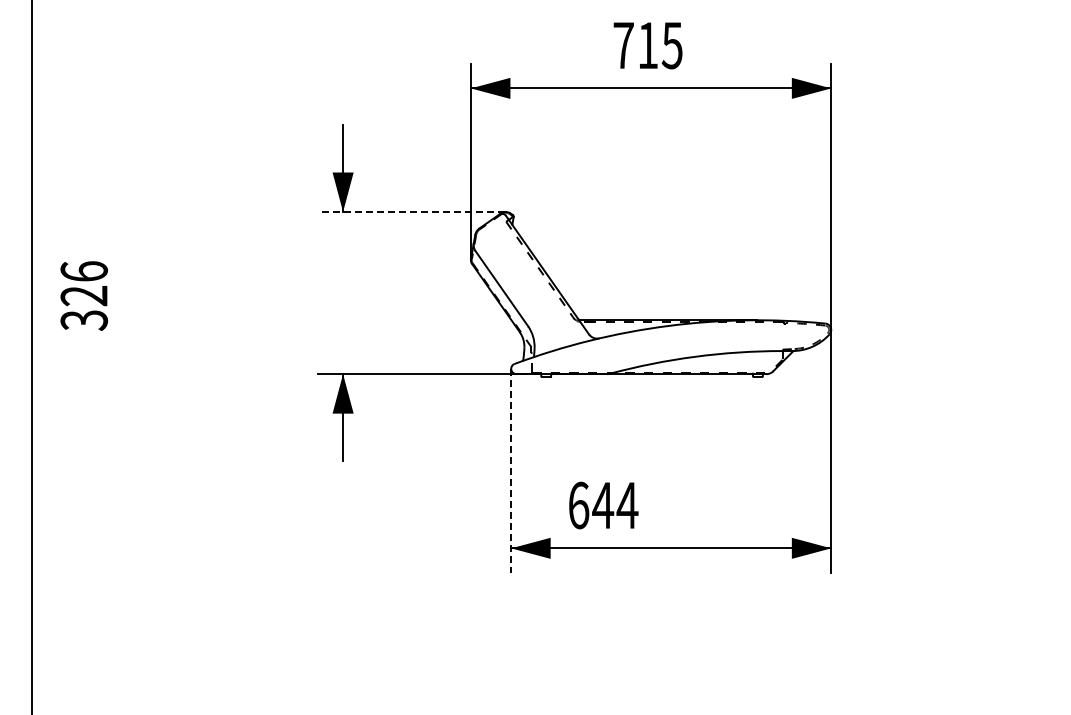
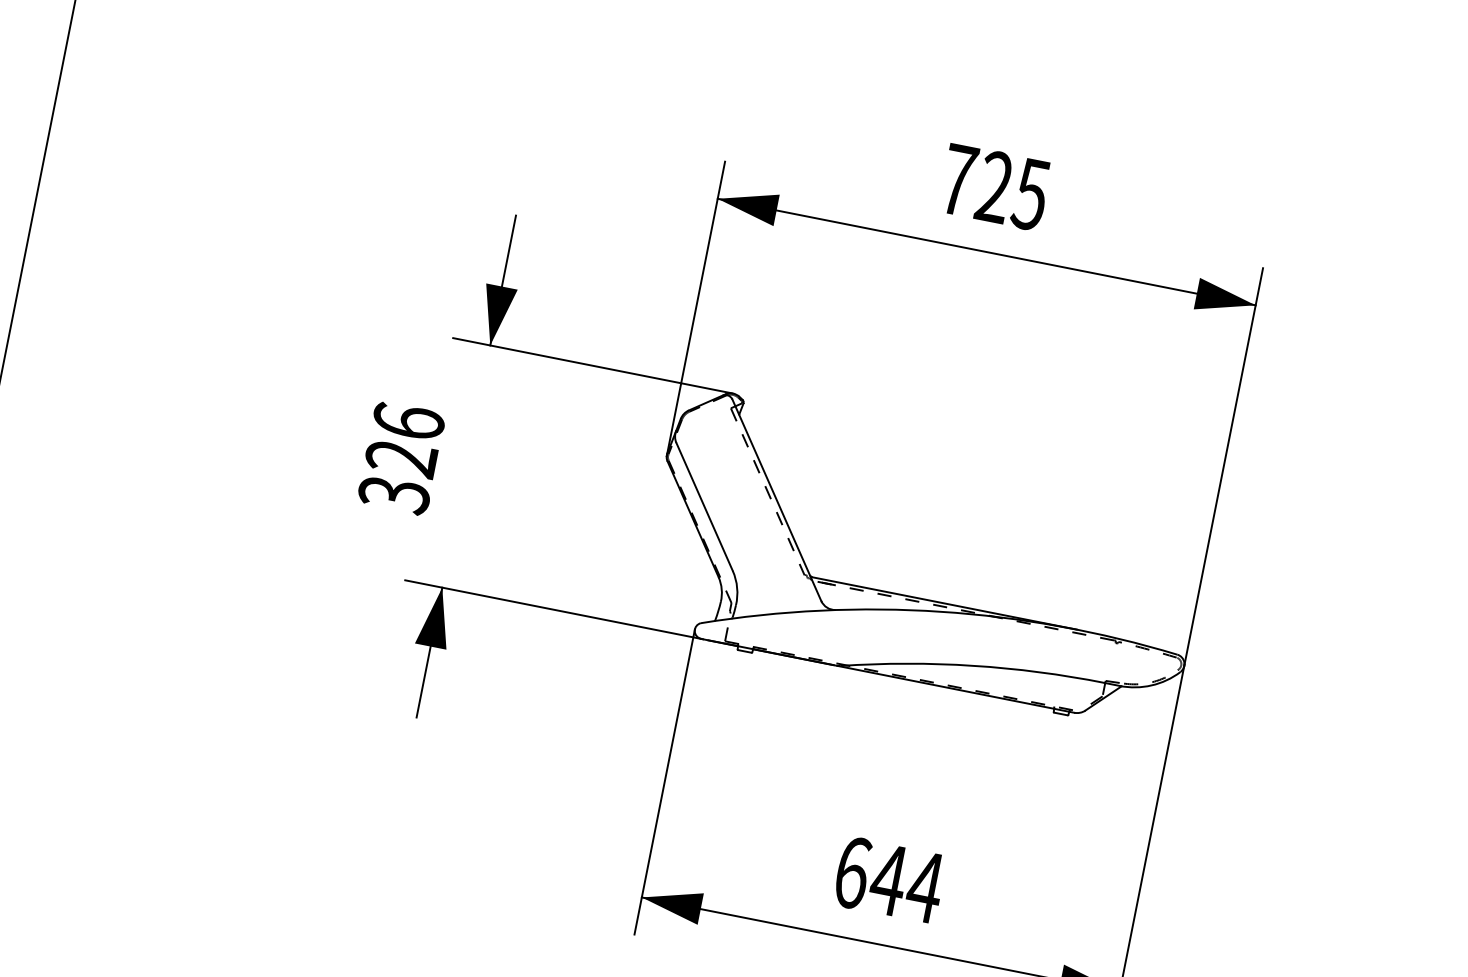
text: (648, 44) -> (995, 185), 715 -> 725
line: (411, 211) -> (592, 364), dashed -> solid
text: (84, 295) -> (401, 457), moved
line: (511, 471) -> (664, 782), dashed -> solid
text: (603, 505) -> (889, 879), moved

